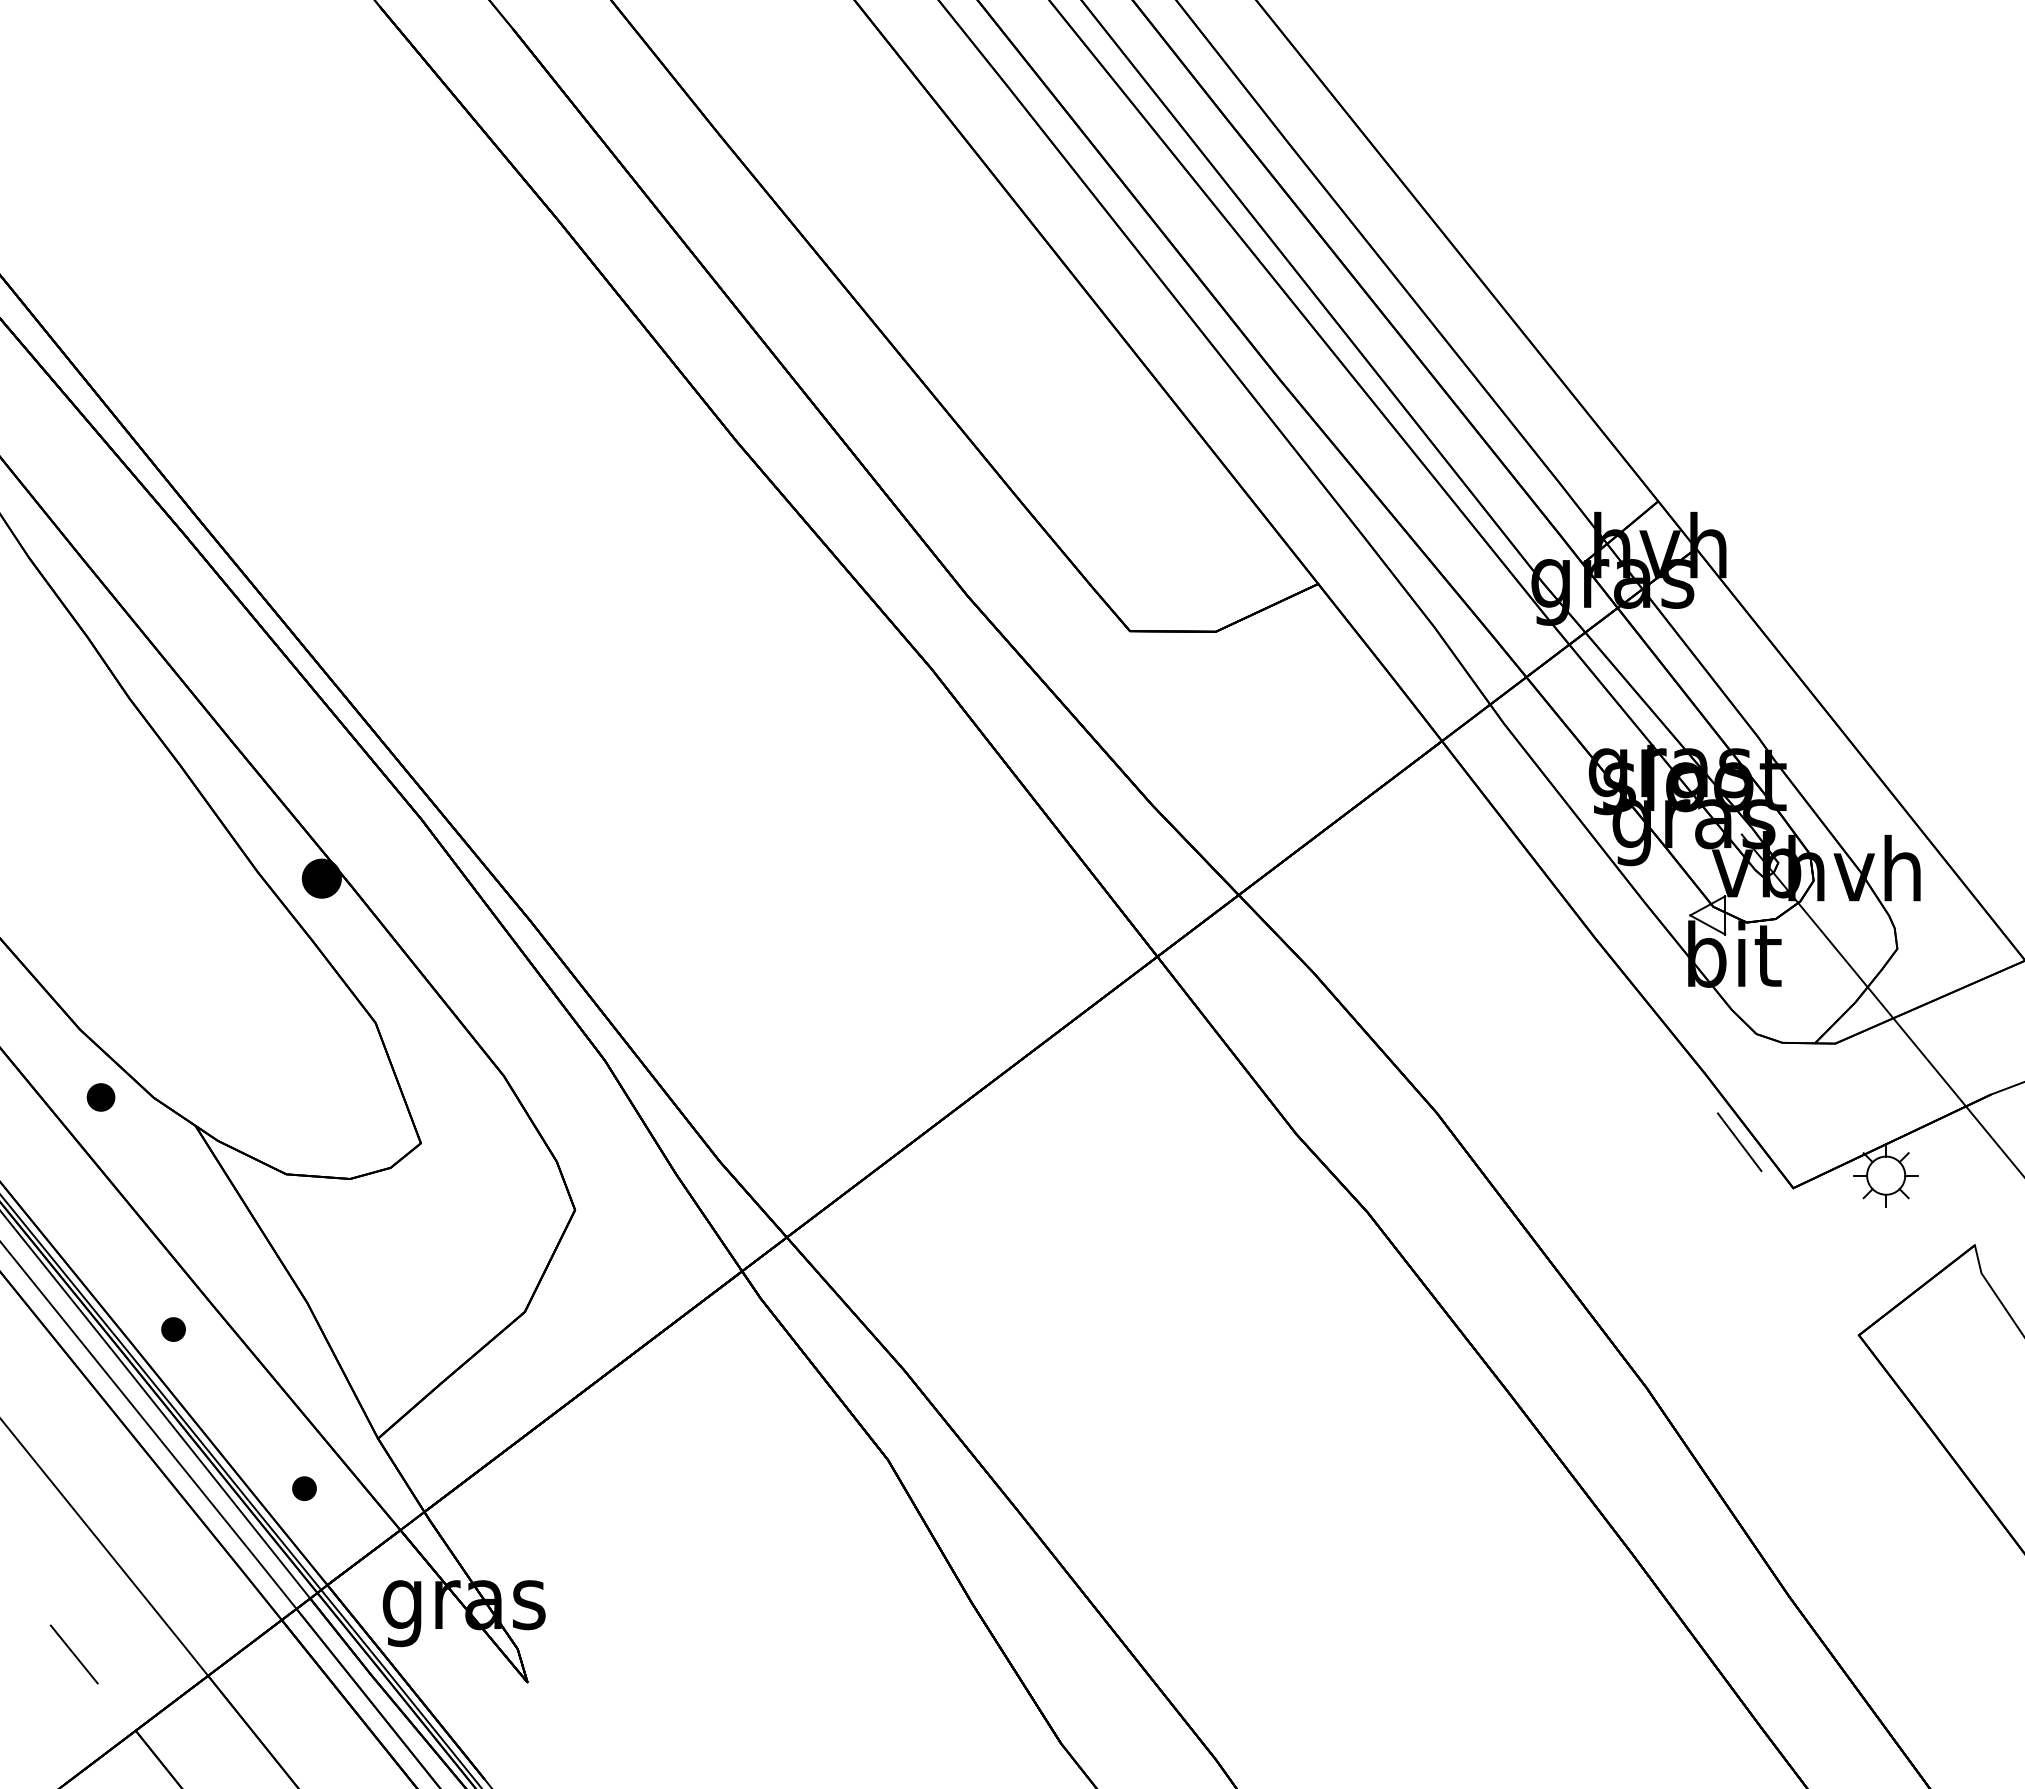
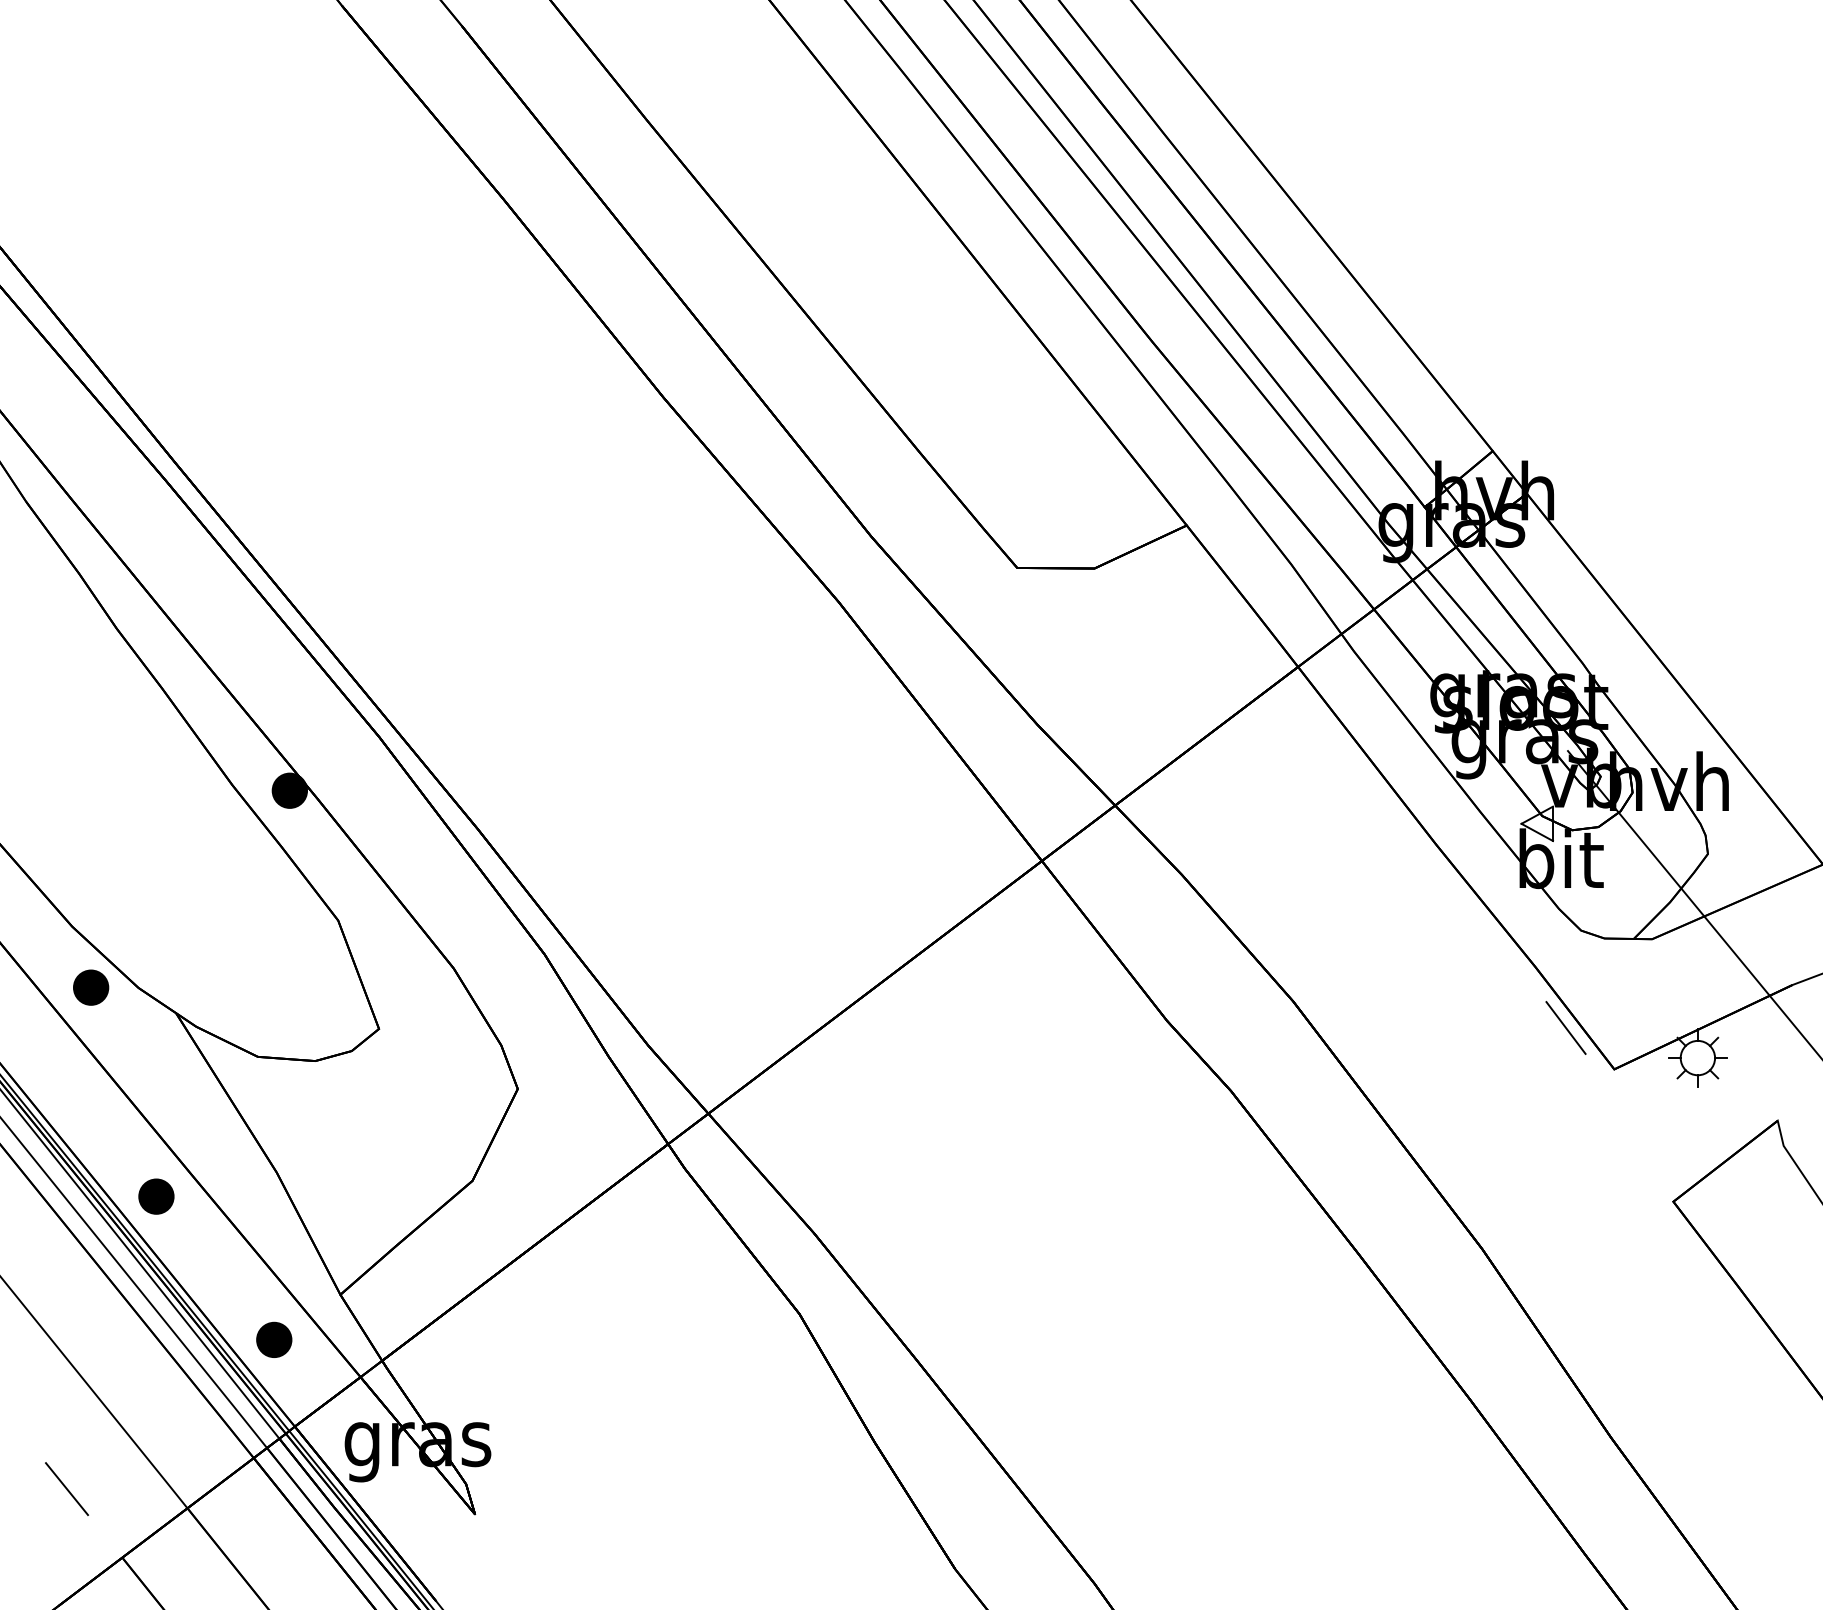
part: (100, 1097) -> (90, 987), size x1.43
part: (173, 1329) -> (156, 1196), size x1.67
part: (304, 1488) -> (274, 1339), size x1.67

